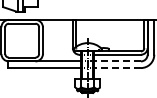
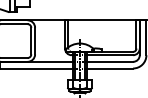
line: (117, 61) -> (109, 61), dashed -> solid
line: (117, 68) -> (109, 68), dashed -> solid

